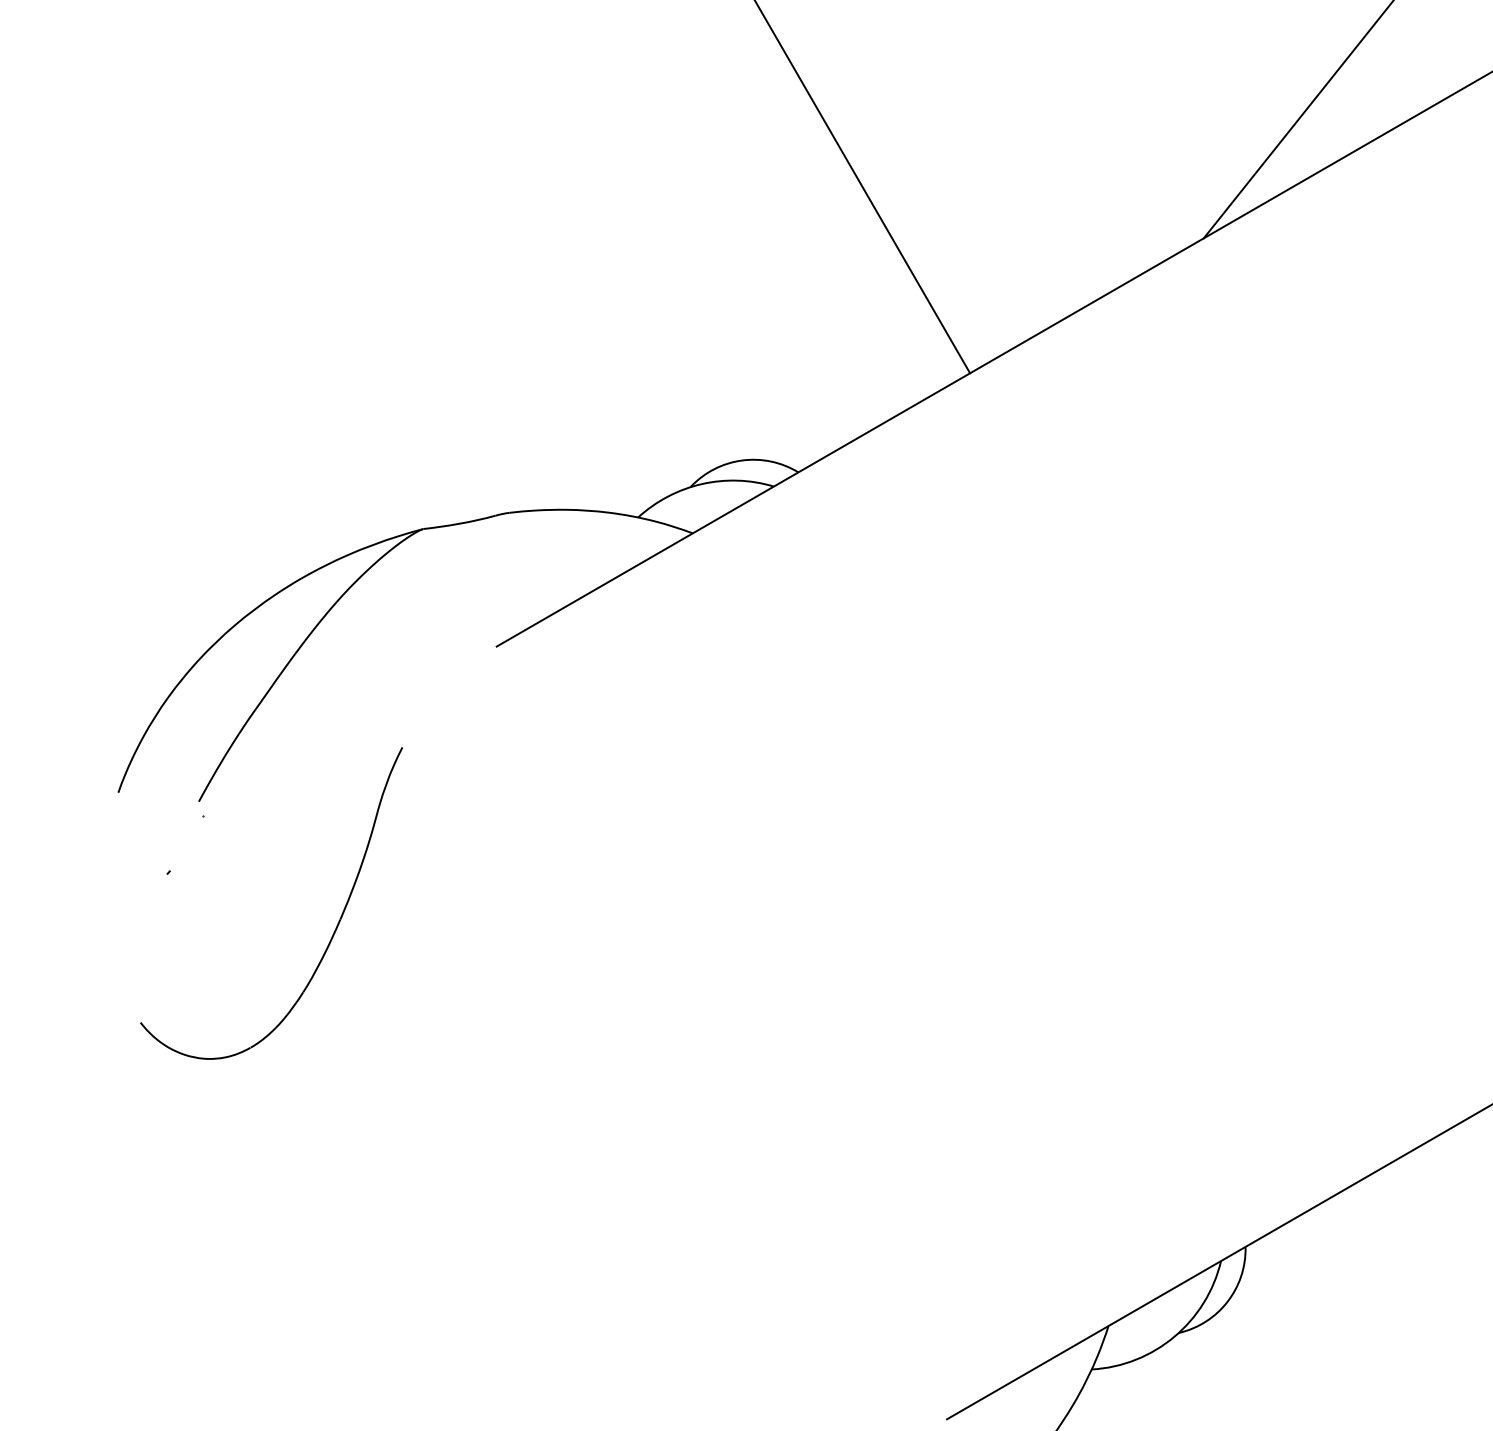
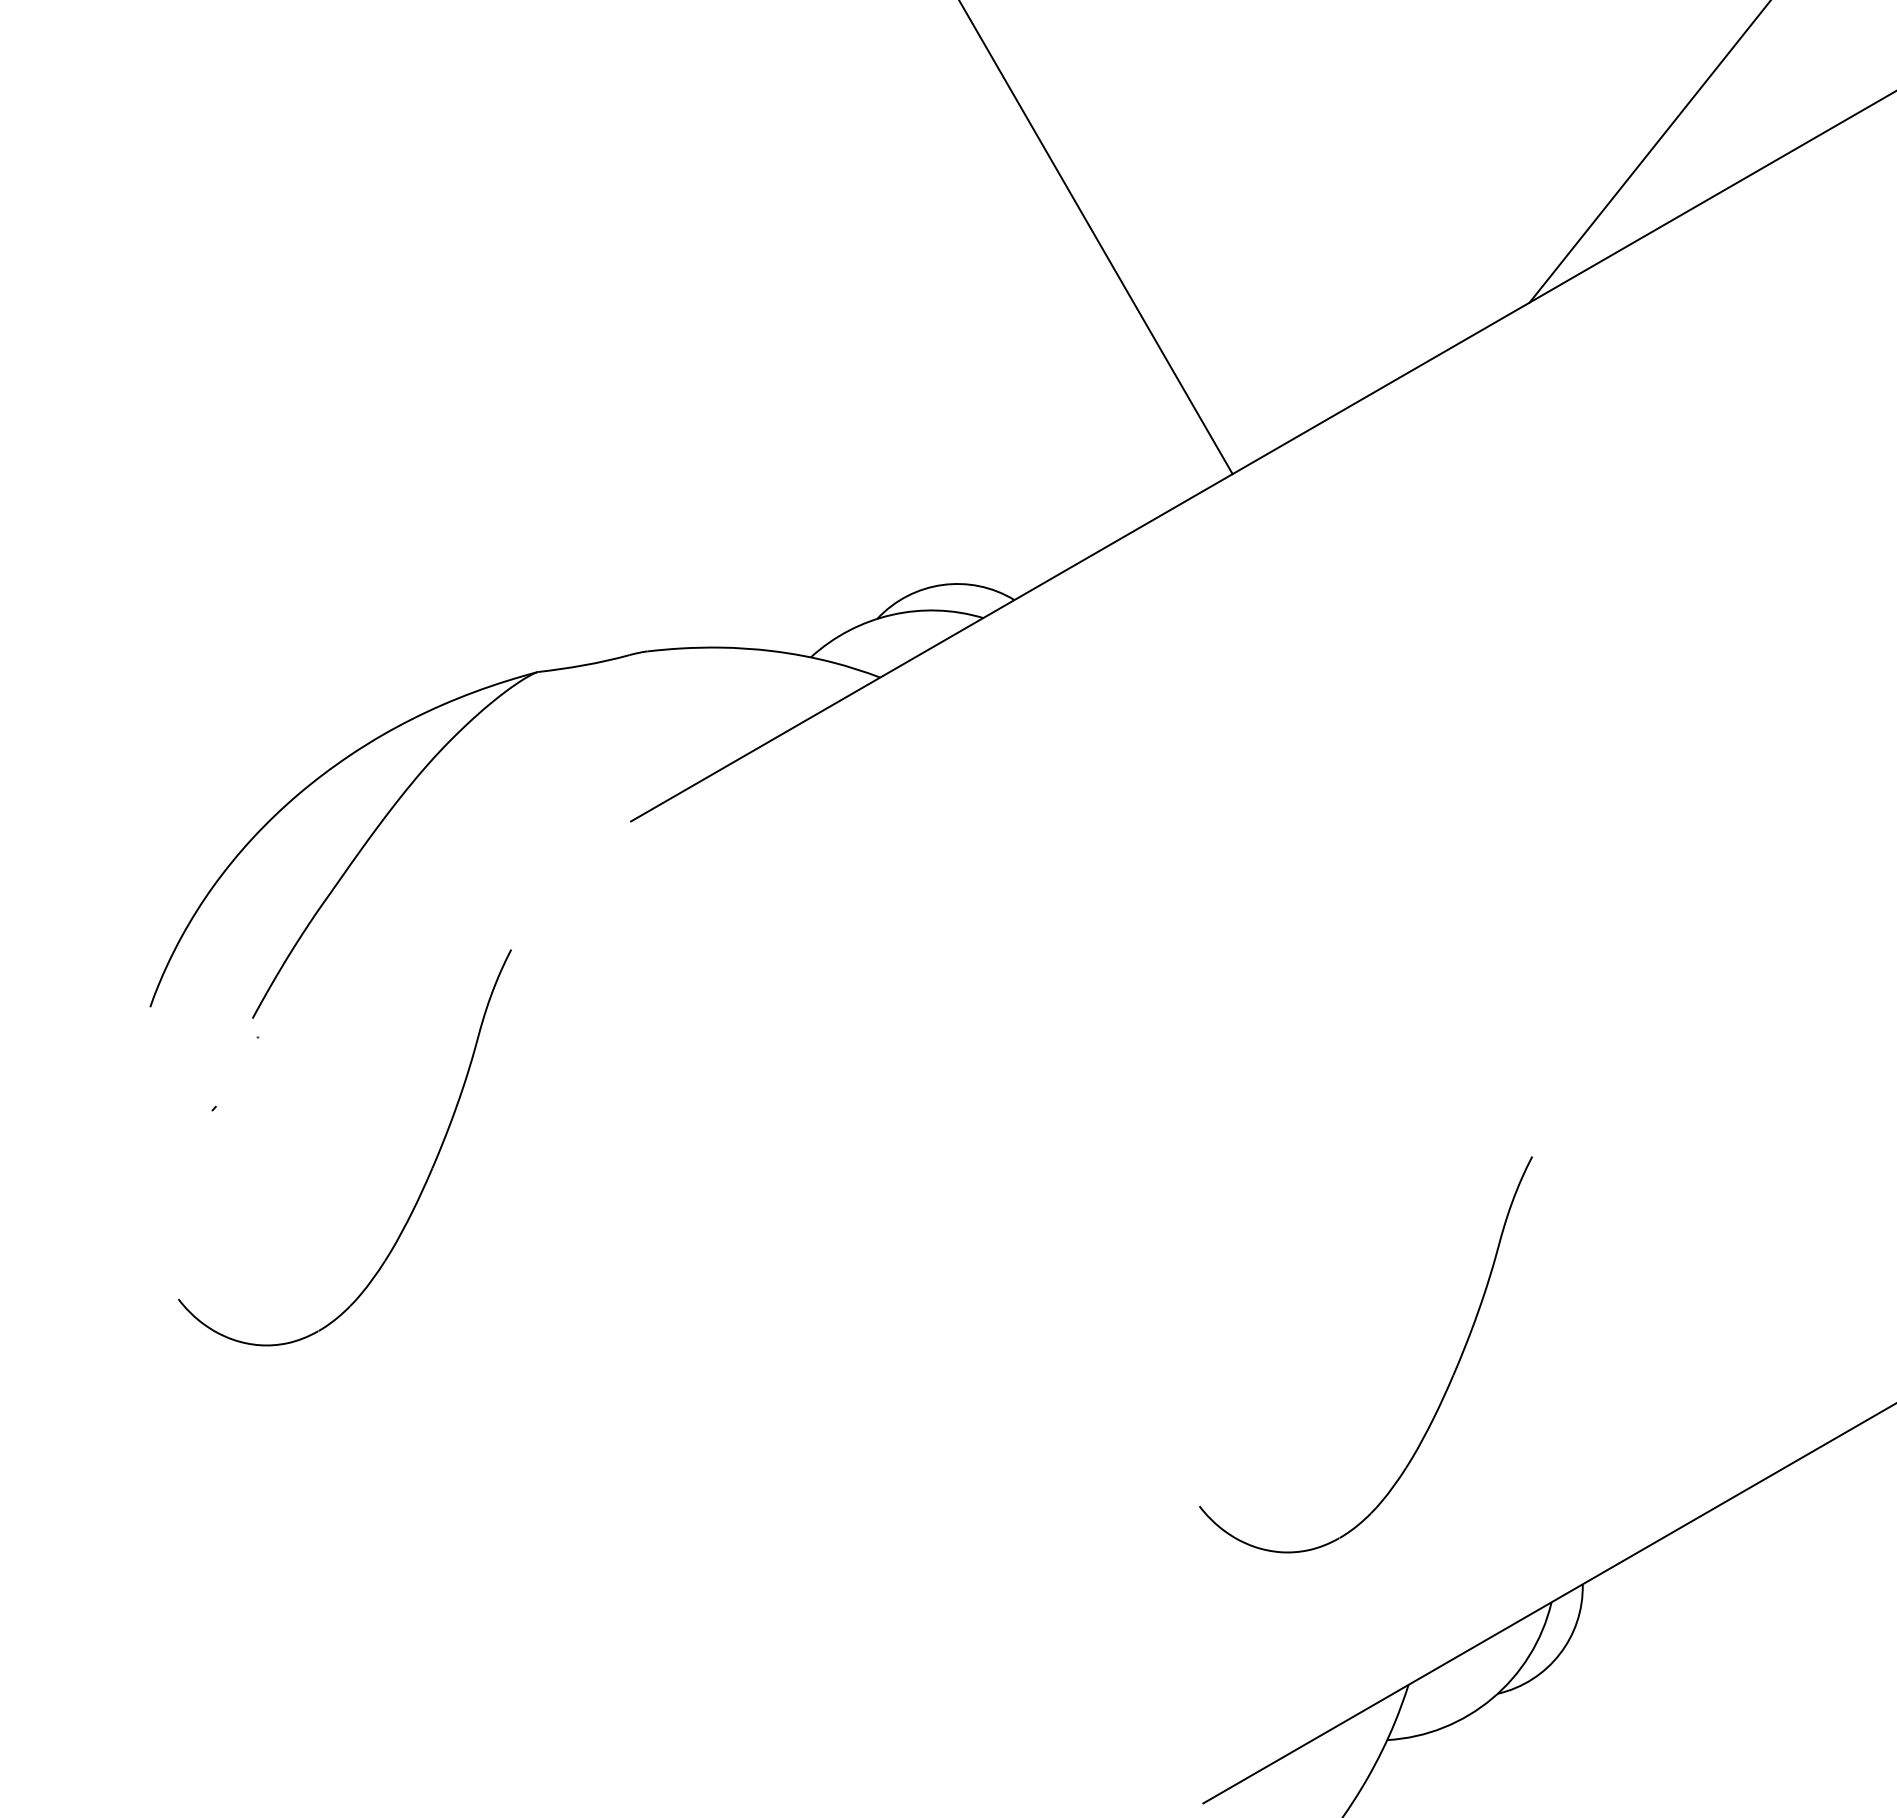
part: (1136, 1097) -> (1443, 1394), added

